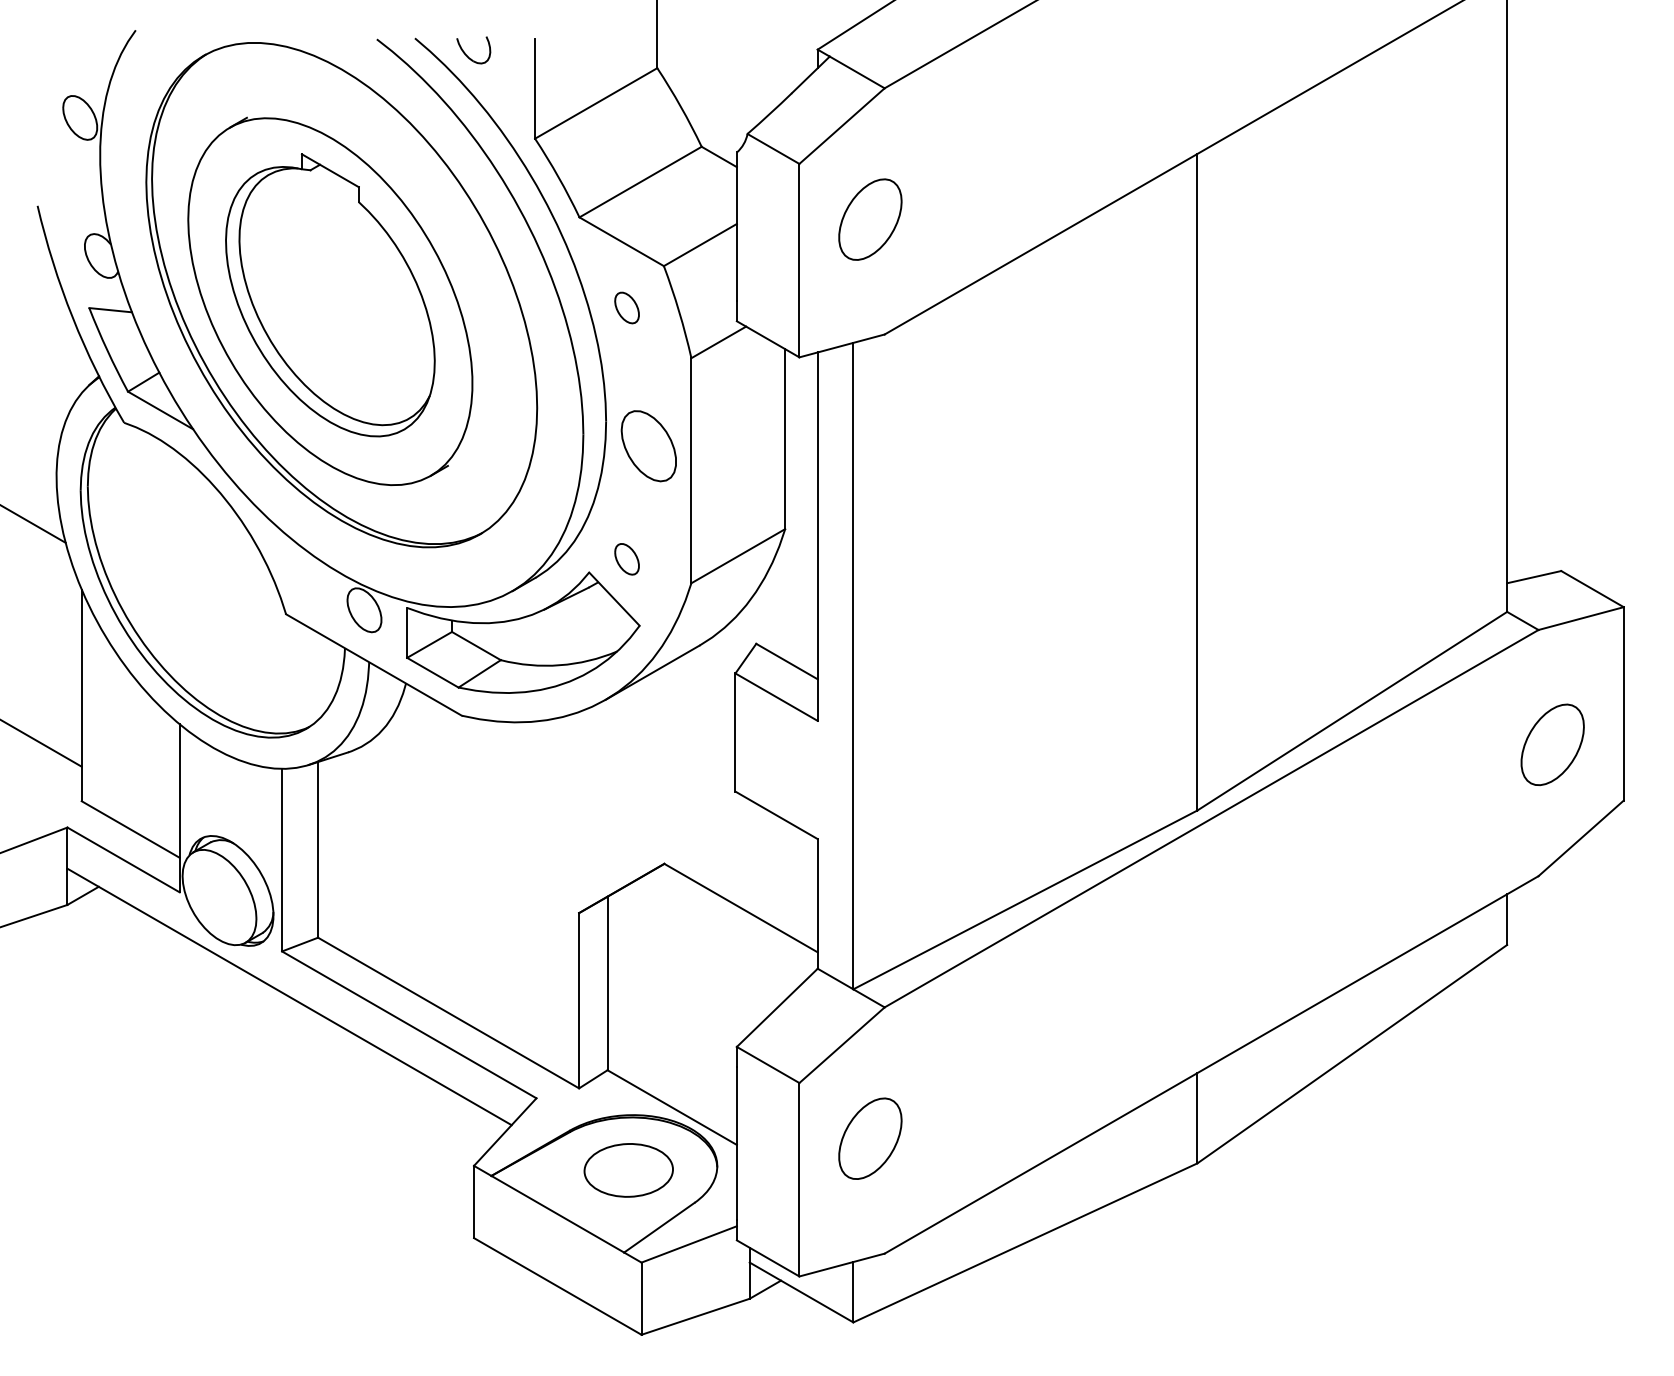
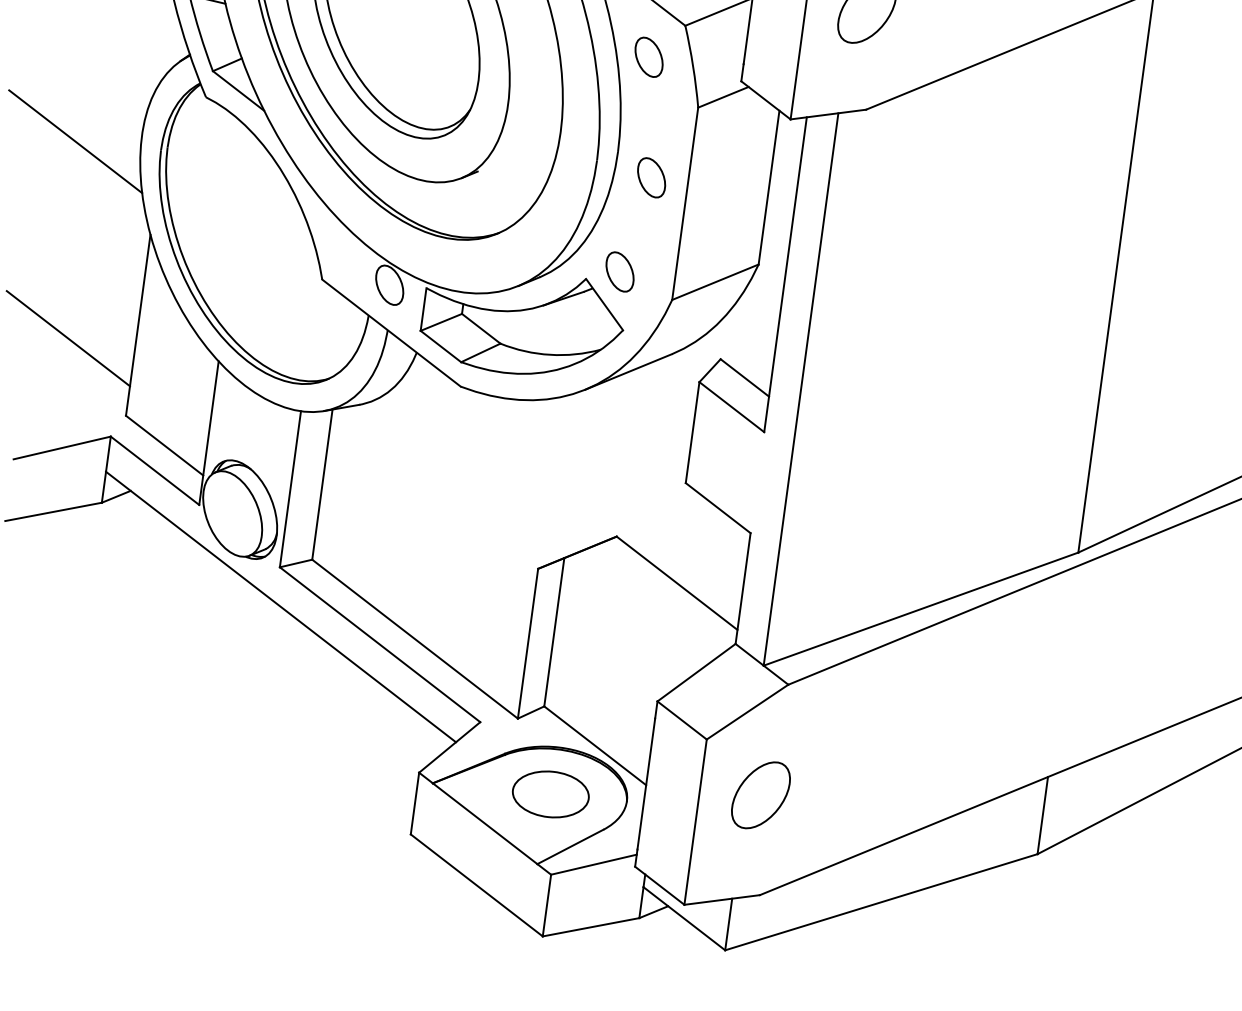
part: (626, 307) -> (648, 56), size x1.43
part: (648, 445) -> (651, 177), size x0.62
part: (626, 559) -> (619, 272), size x1.43

